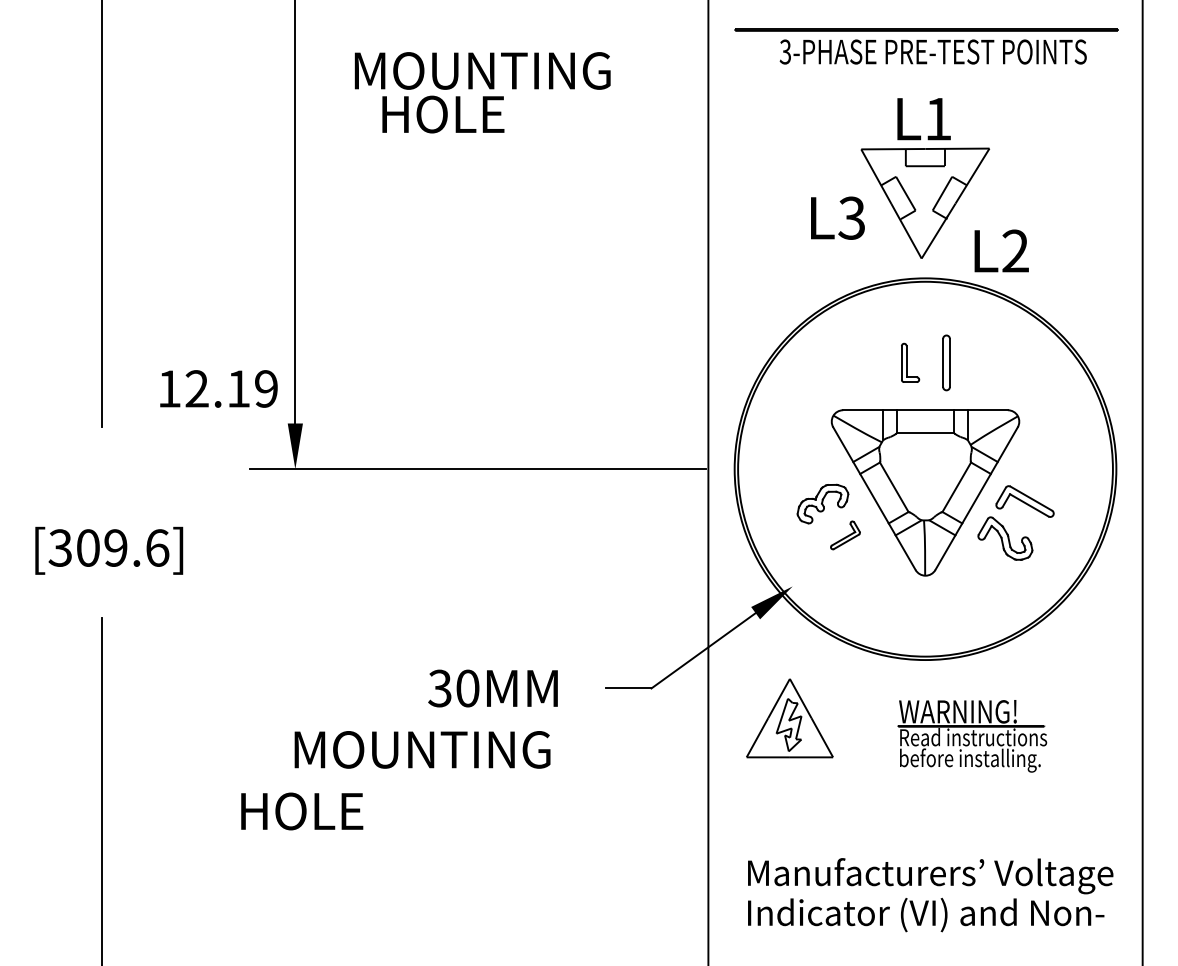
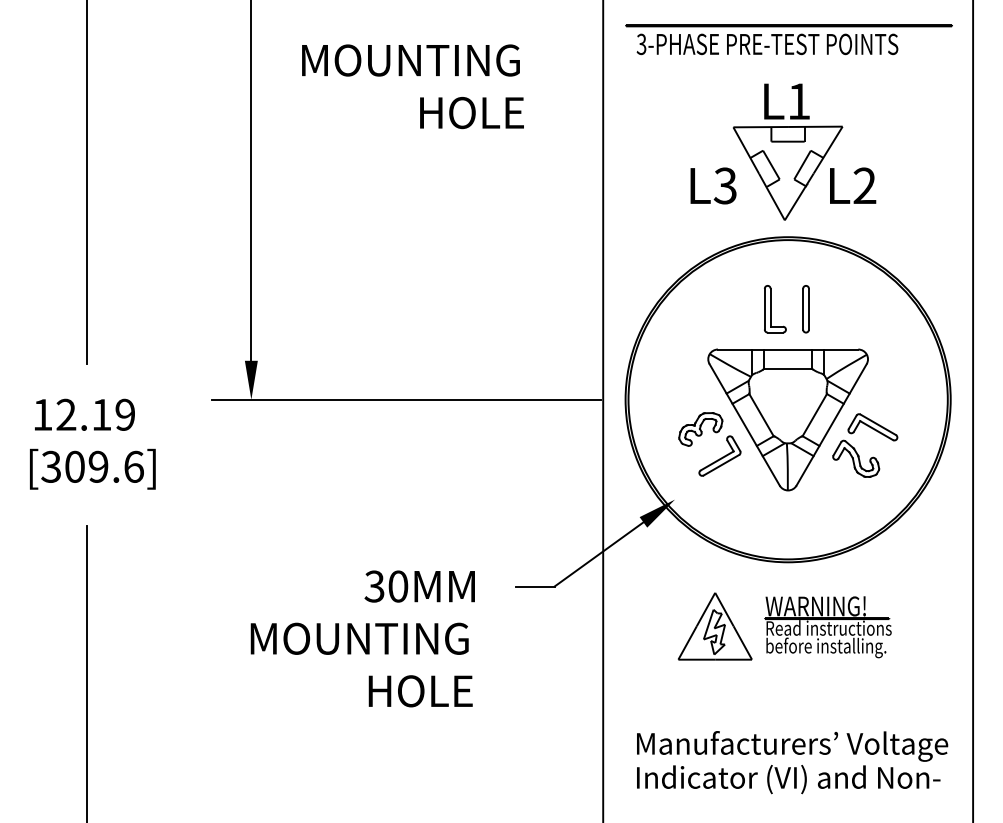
text: (932, 51) -> (766, 43), moved
text: (443, 114) -> (472, 112), moved
text: (1001, 250) -> (852, 185), moved
part: (910, 362) -> (775, 308), size x1.43
text: (218, 388) -> (84, 414), moved
part: (845, 535) -> (719, 456), size x1.67
part: (789, 718) -> (714, 626), moved
text: (302, 811) -> (421, 691), moved

